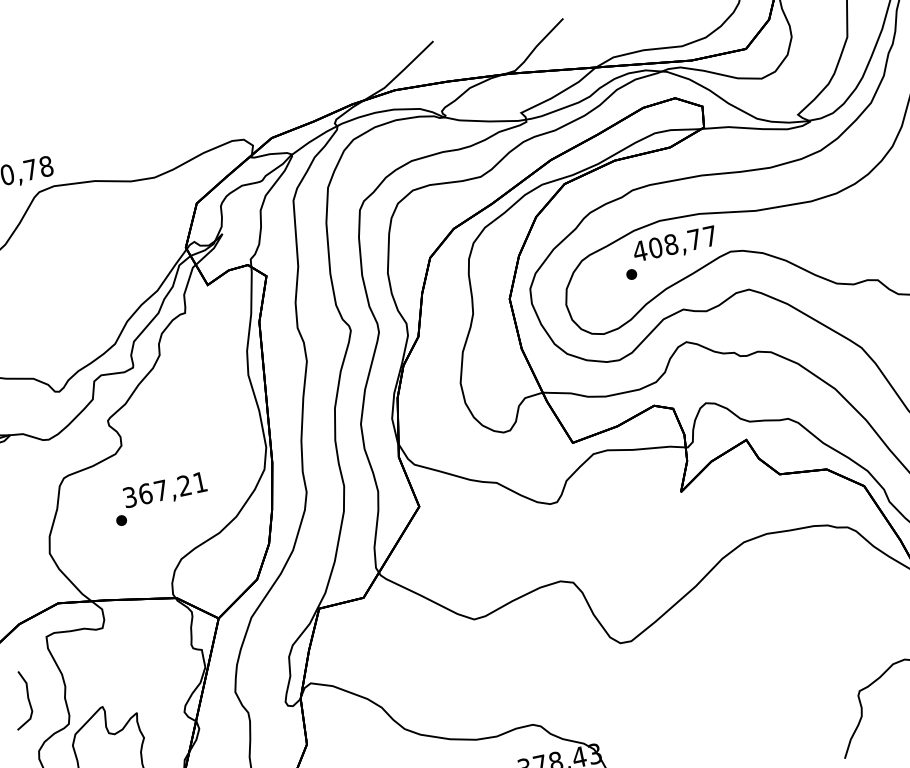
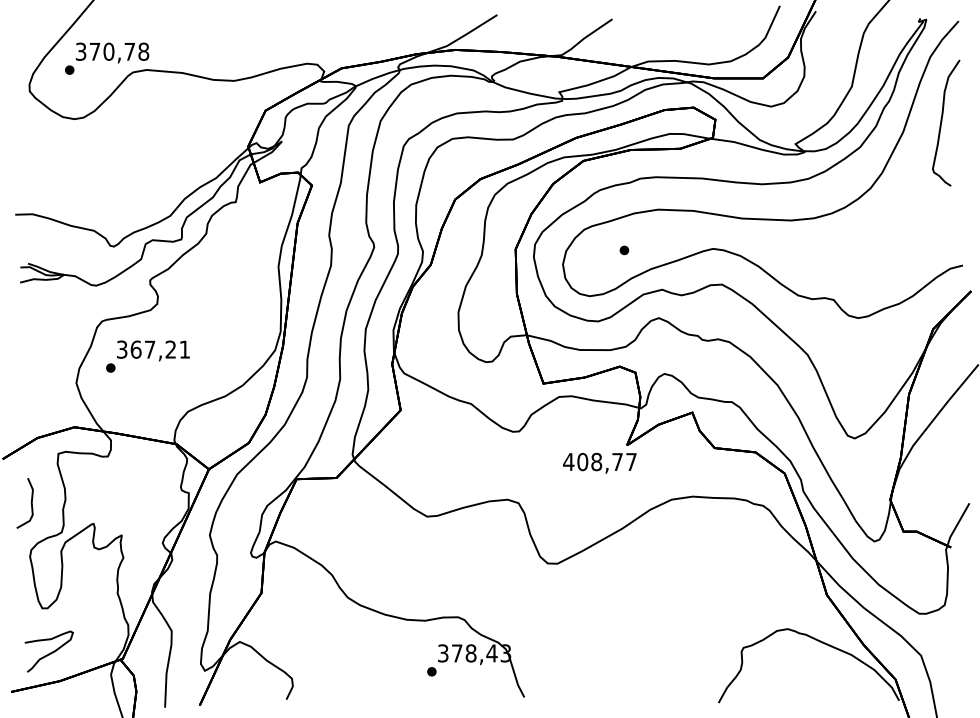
text: (674, 244) -> (599, 462), moved
text: (159, 498) -> (147, 356), moved

